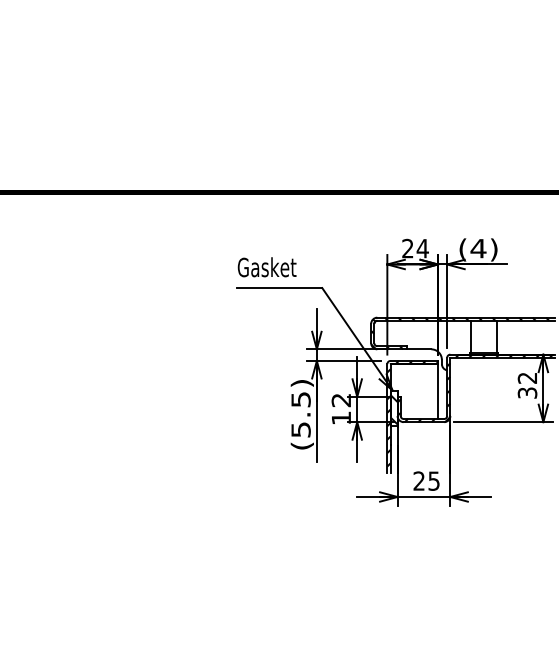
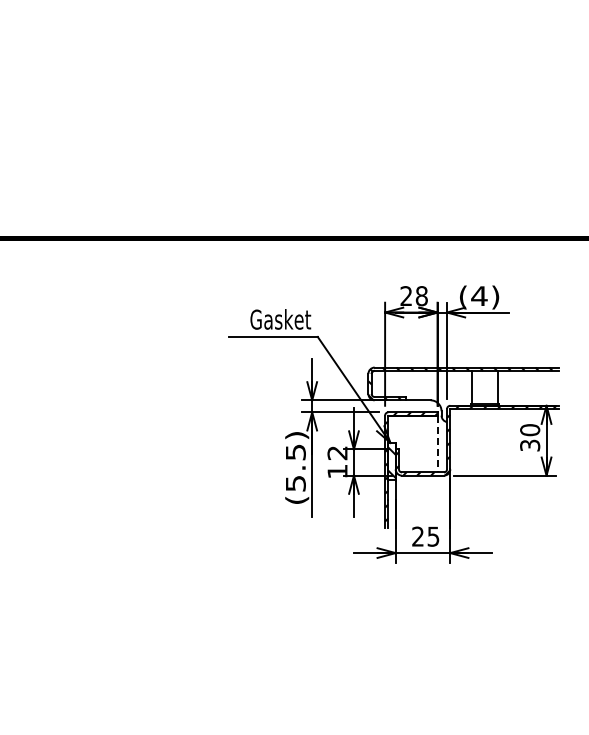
text: (422, 248) -> (421, 296), 24 -> 28
text: (266, 267) -> (280, 319), moved
text: (527, 378) -> (530, 430), 32 -> 30
line: (437, 392) -> (437, 444), solid -> dashed

